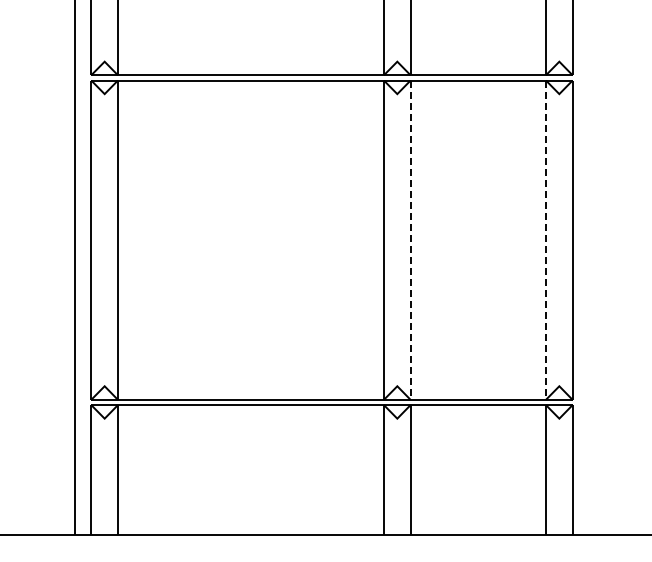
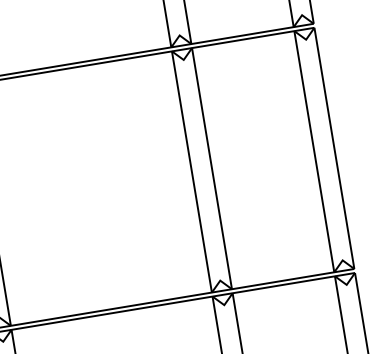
line: (410, 240) -> (211, 168), dashed -> solid
line: (546, 240) -> (314, 151), dashed -> solid

